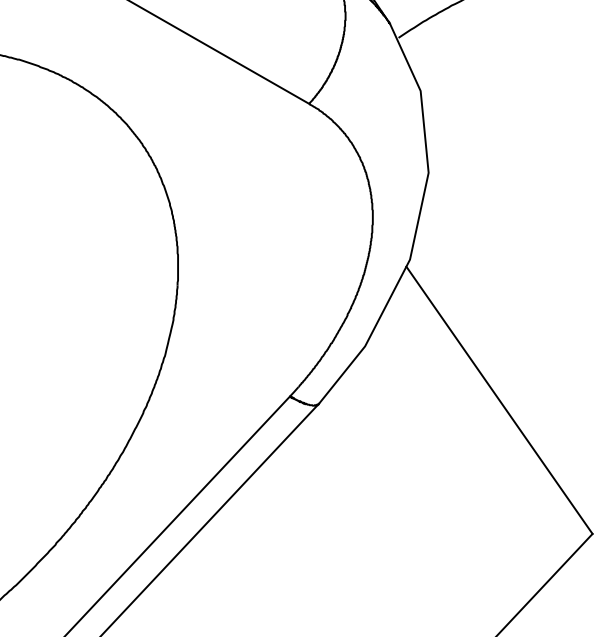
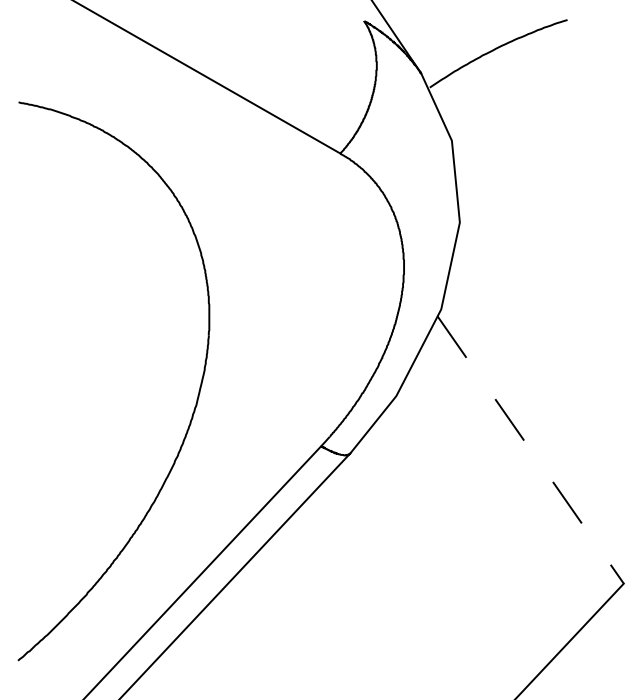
line: (499, 400) -> (530, 450), solid -> dashed

